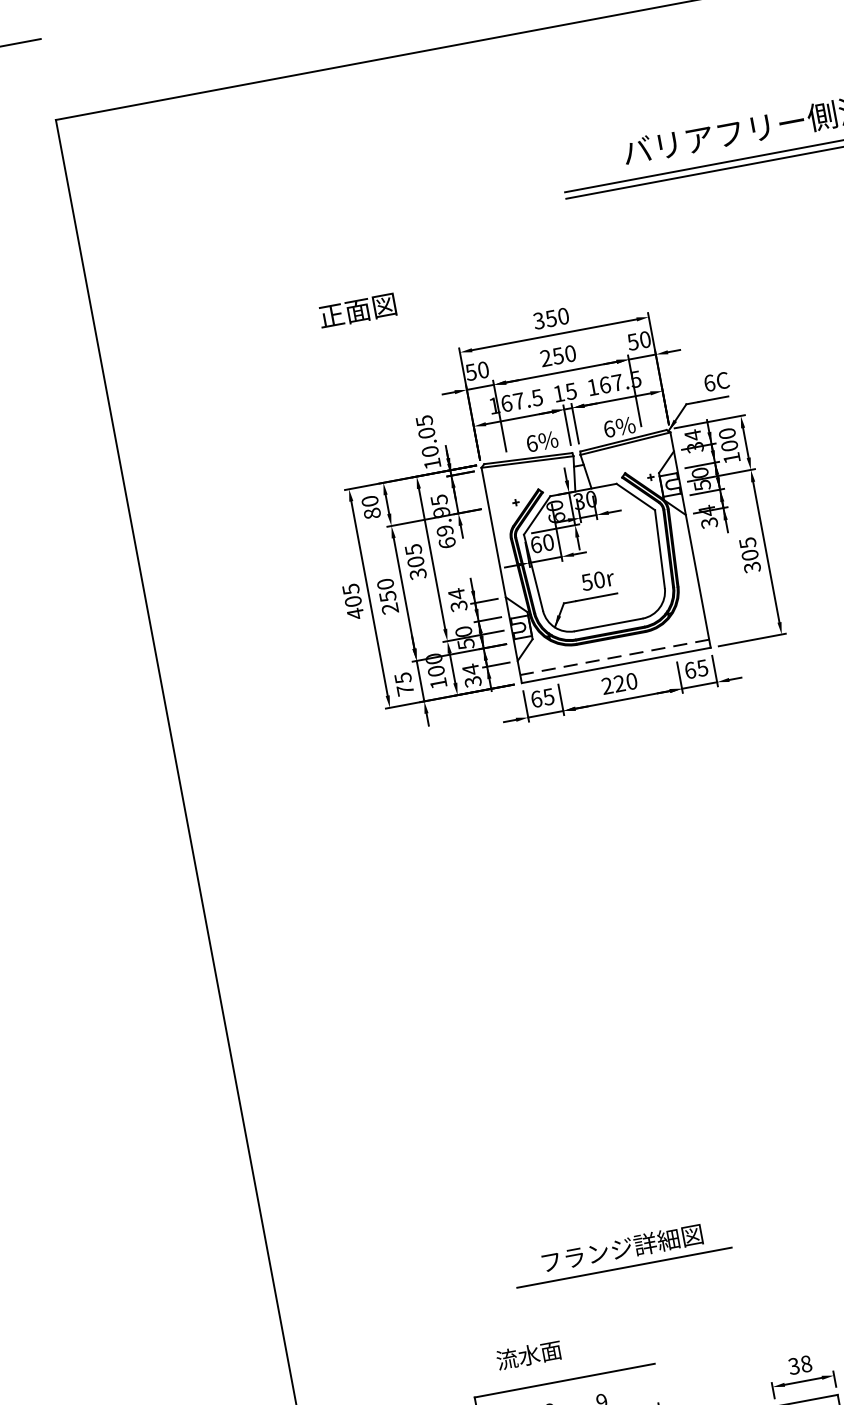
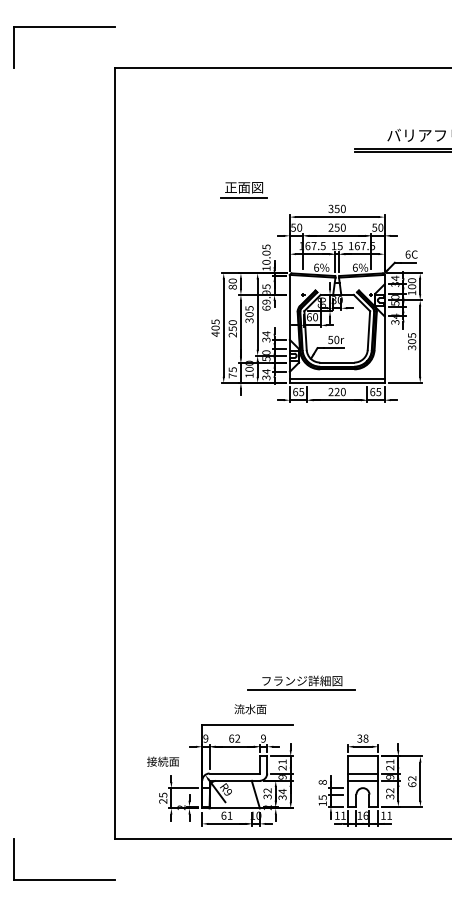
line: (360, 332) -> (243, 198), added
line: (613, 656) -> (336, 378), dashed -> solid
part: (621, 1251) -> (301, 682), moved
text: (529, 1355) -> (250, 709), moved

